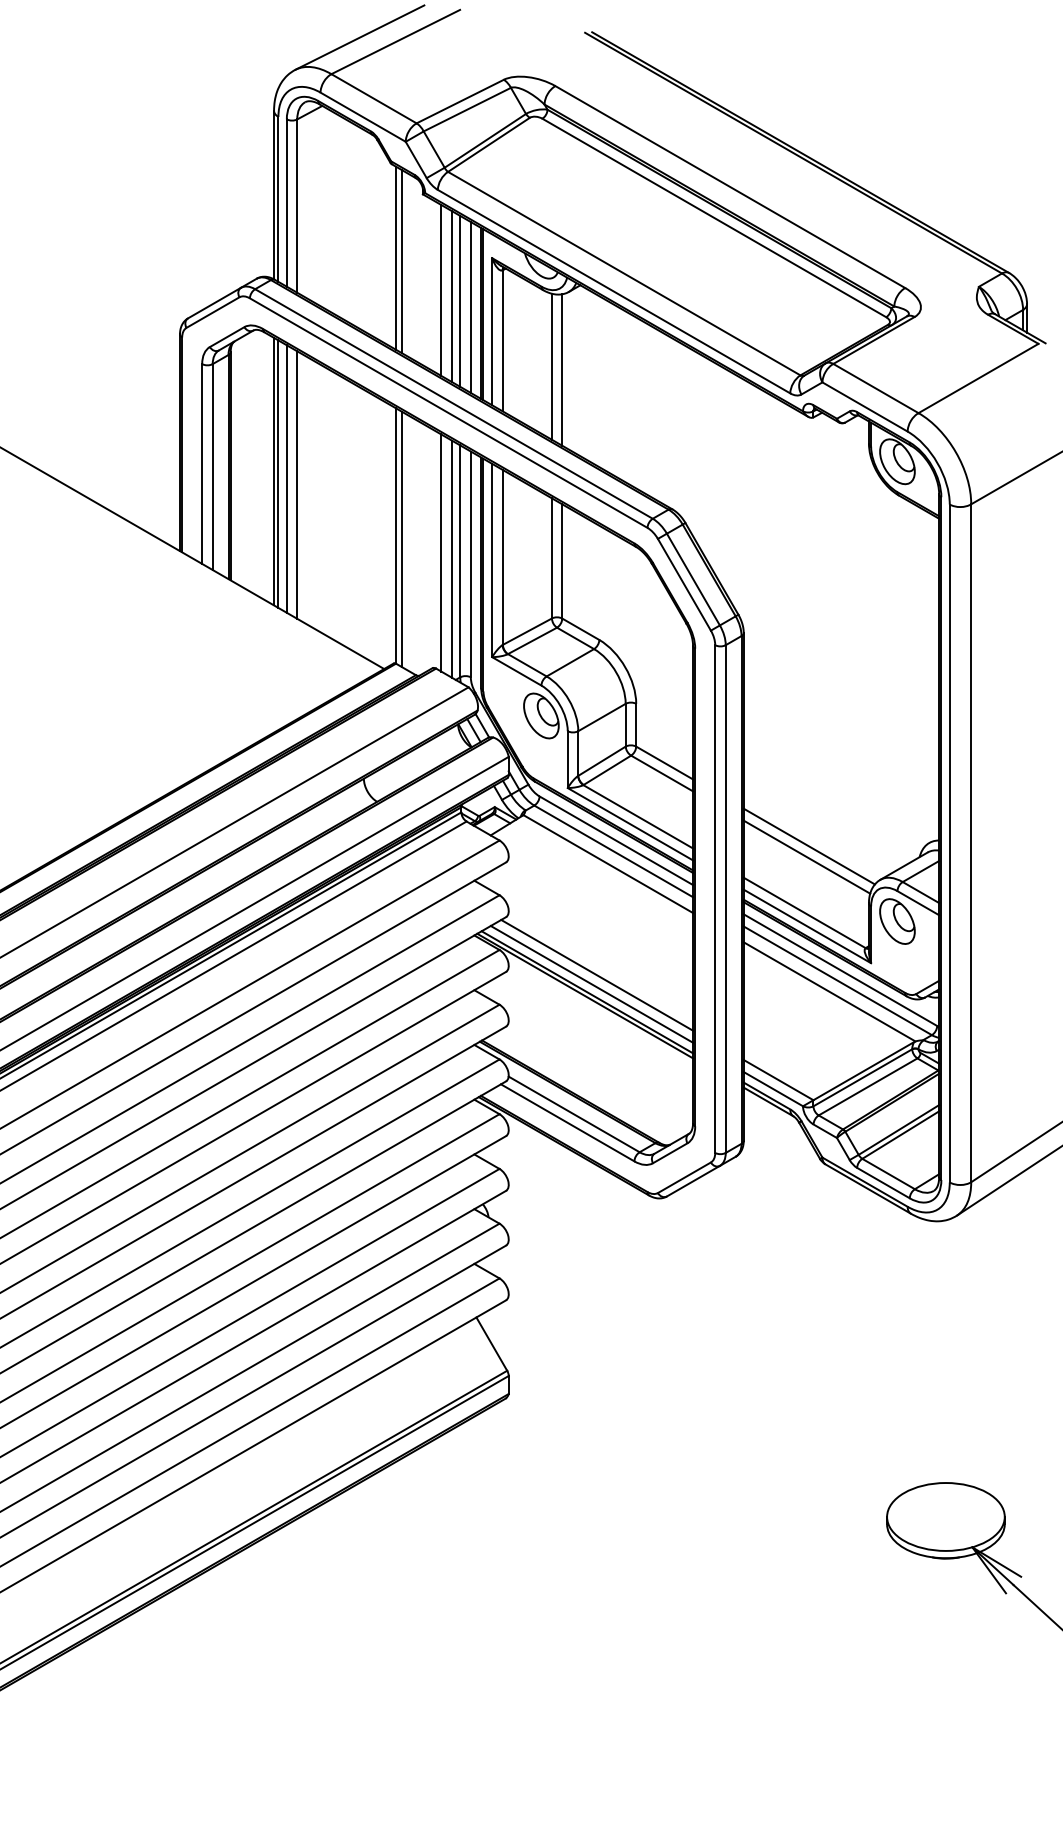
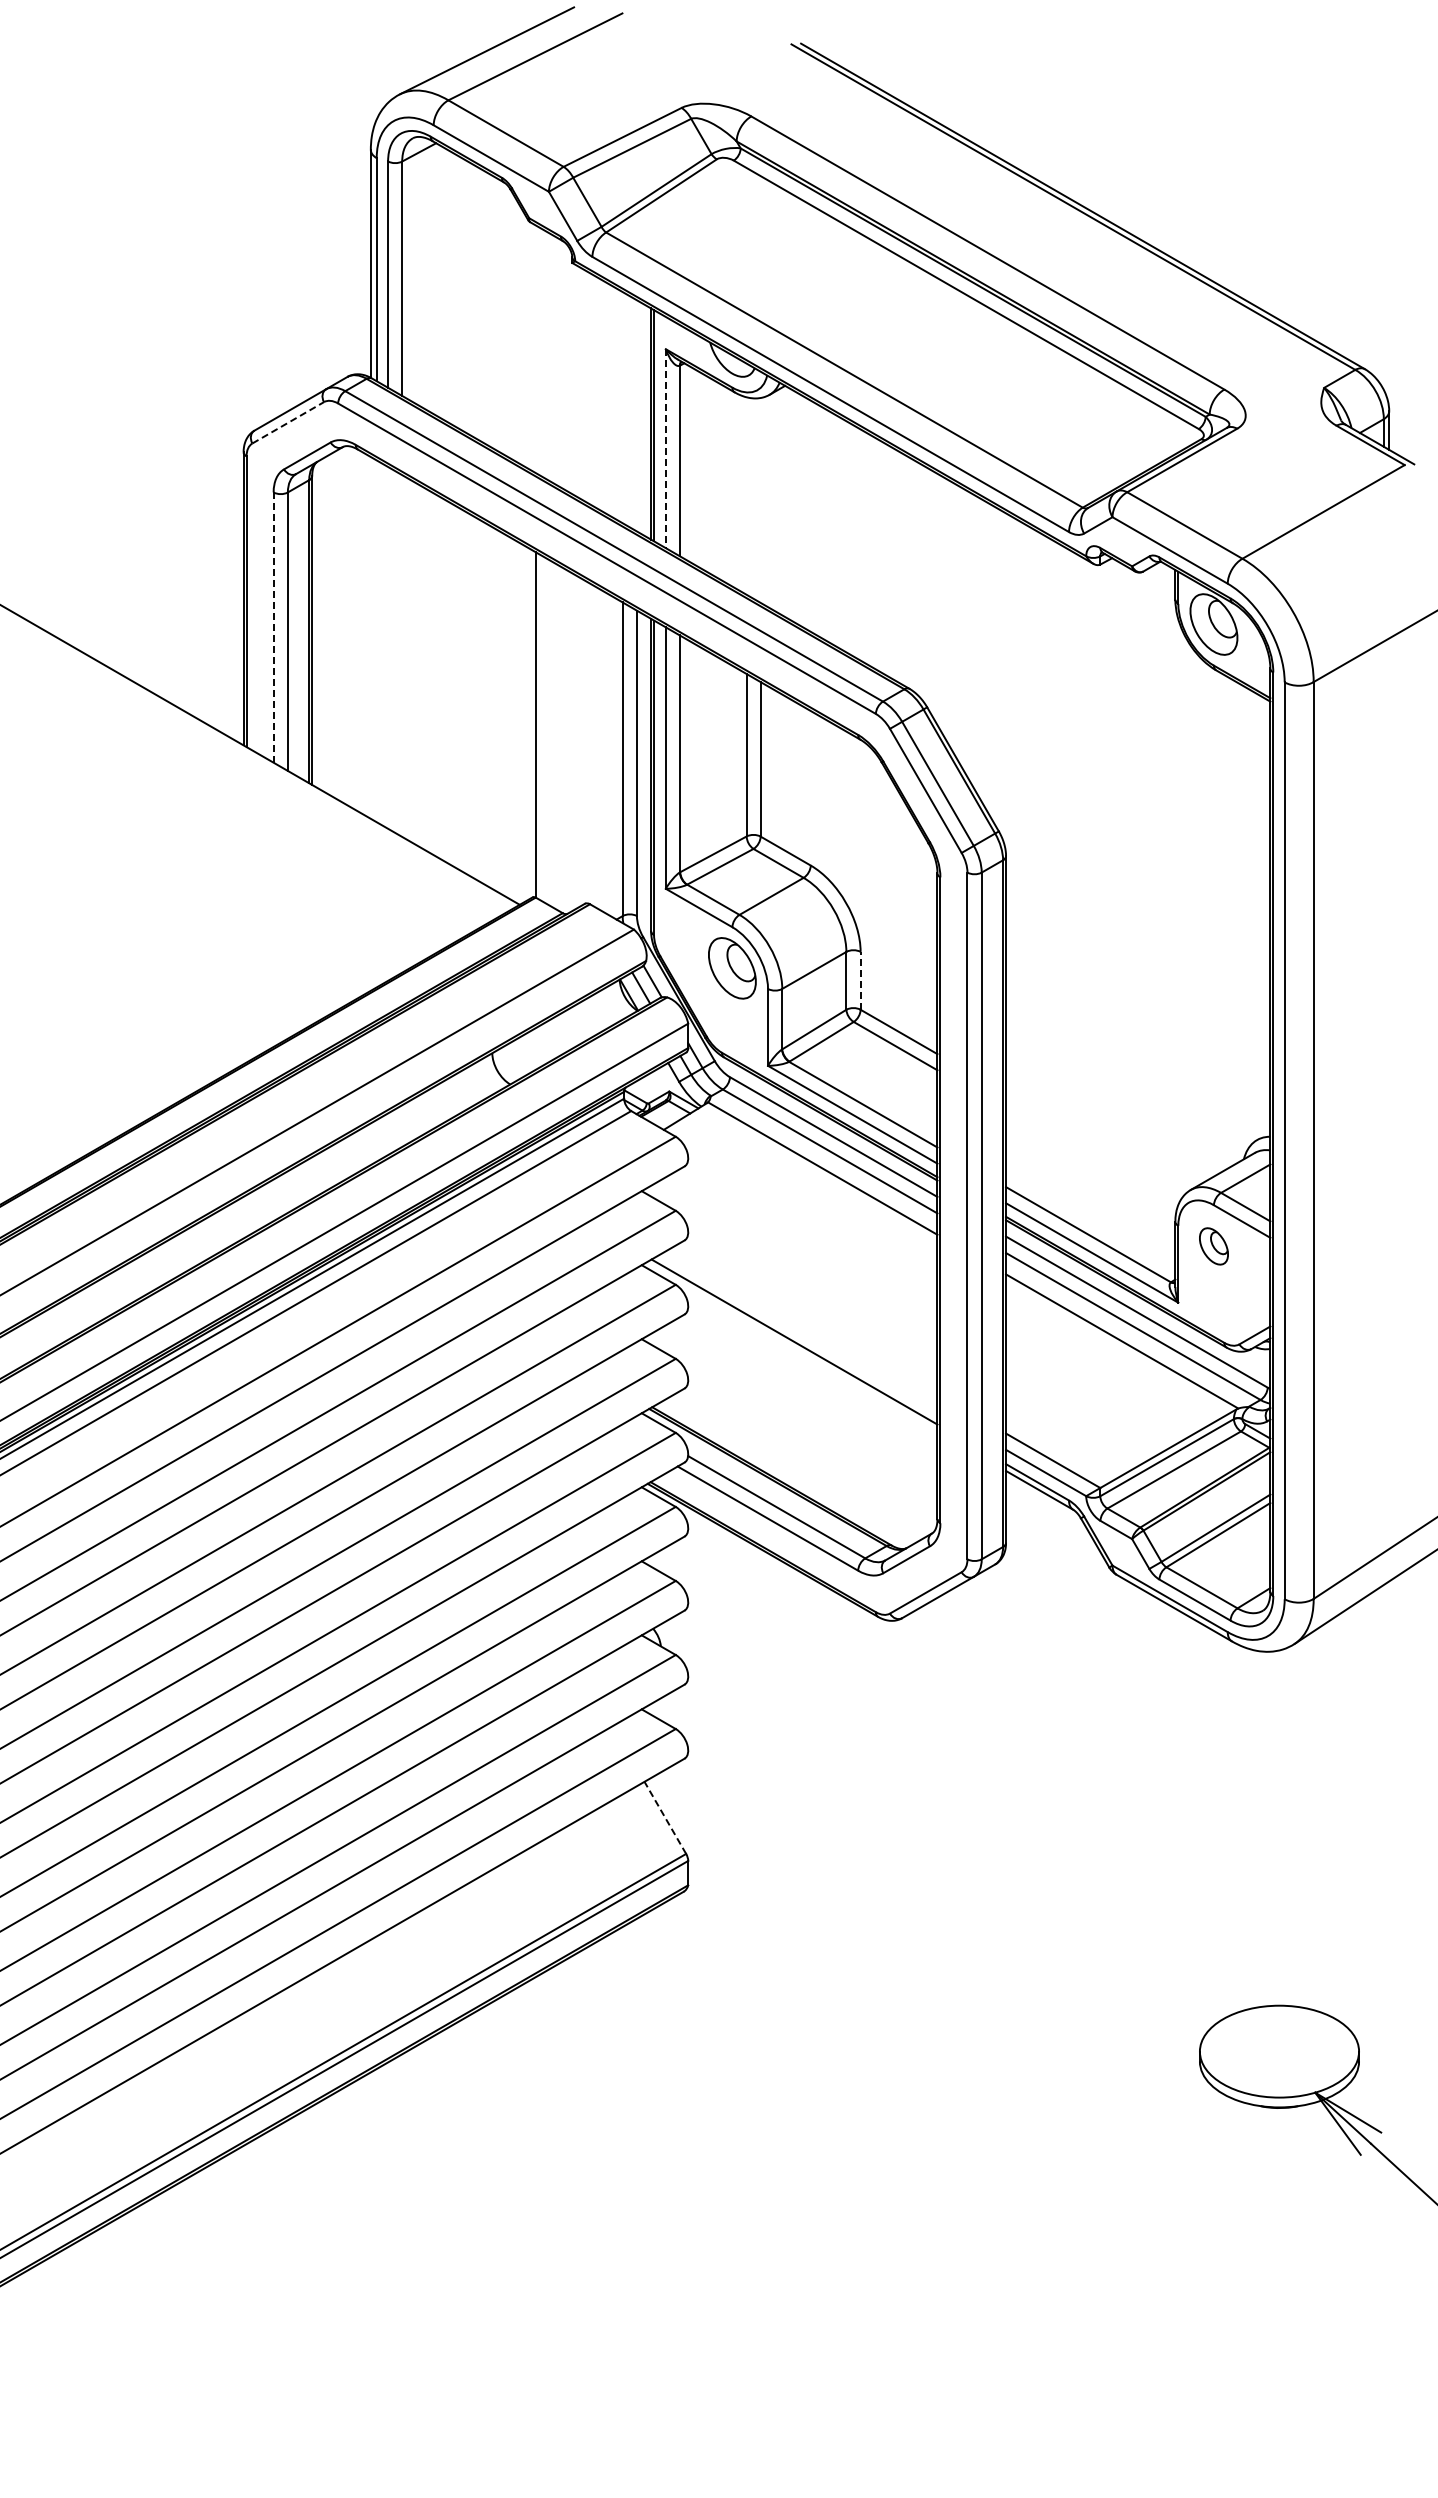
line: (395, 258) -> (535, 349), removed
line: (402, 261) -> (544, 353), removed
line: (441, 290) -> (597, 392), removed
line: (452, 296) -> (611, 400), removed
line: (460, 301) -> (622, 407), removed
line: (470, 307) -> (636, 415), removed
line: (213, 312) -> (288, 422), solid -> dashed
line: (491, 332) -> (665, 449), solid -> dashed
line: (551, 366) -> (746, 495), removed
line: (562, 370) -> (760, 500), removed
line: (202, 464) -> (273, 628), solid -> dashed
line: (273, 471) -> (370, 637), removed
line: (278, 474) -> (376, 641), removed
line: (287, 478) -> (388, 647), removed
line: (297, 484) -> (402, 655), removed
line: (402, 539) -> (544, 729), removed
line: (441, 552) -> (597, 747), removed
line: (452, 558) -> (611, 755), removed
line: (636, 724) -> (860, 980), solid -> dashed
line: (809, 846) -> (1094, 1144), removed
line: (806, 856) -> (1091, 1158), removed
part: (897, 921) -> (1213, 1246), size x0.6
line: (596, 974) -> (807, 1318), removed
line: (591, 984) -> (800, 1331), removed
line: (585, 995) -> (791, 1346), removed
line: (491, 1343) -> (665, 1817), solid -> dashed

